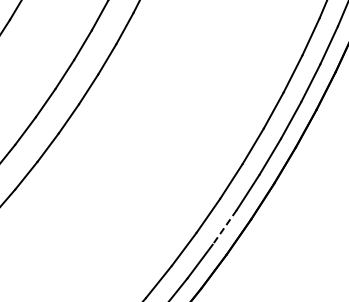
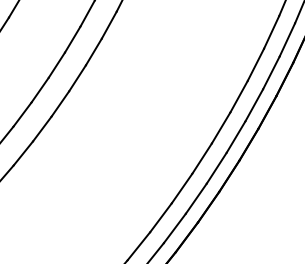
line: (224, 227) -> (196, 198), dashed -> solid

